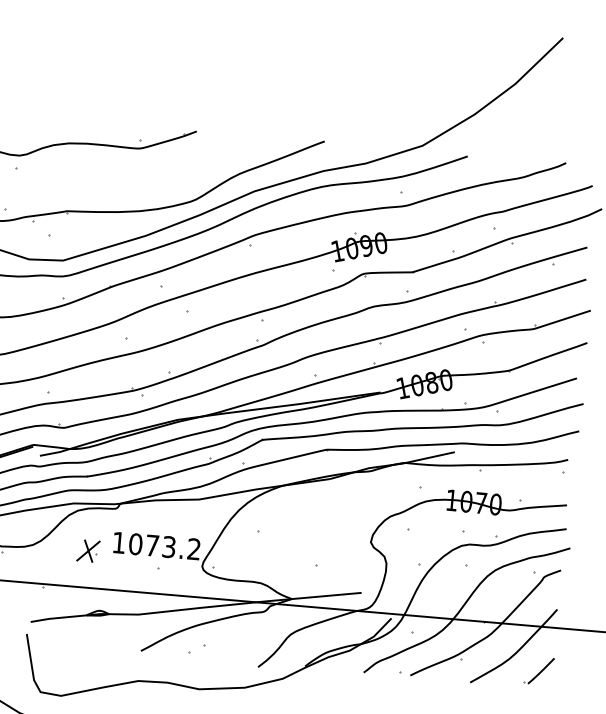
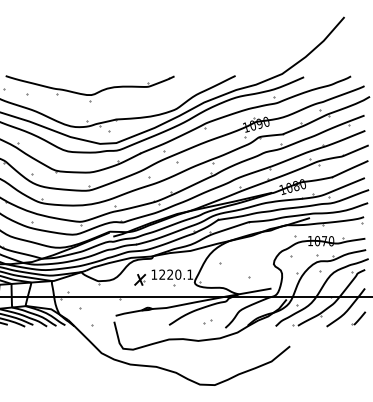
text: (163, 546) -> (175, 274), 1073.2 -> 1220.1
part: (196, 648) -> (207, 321), moved

